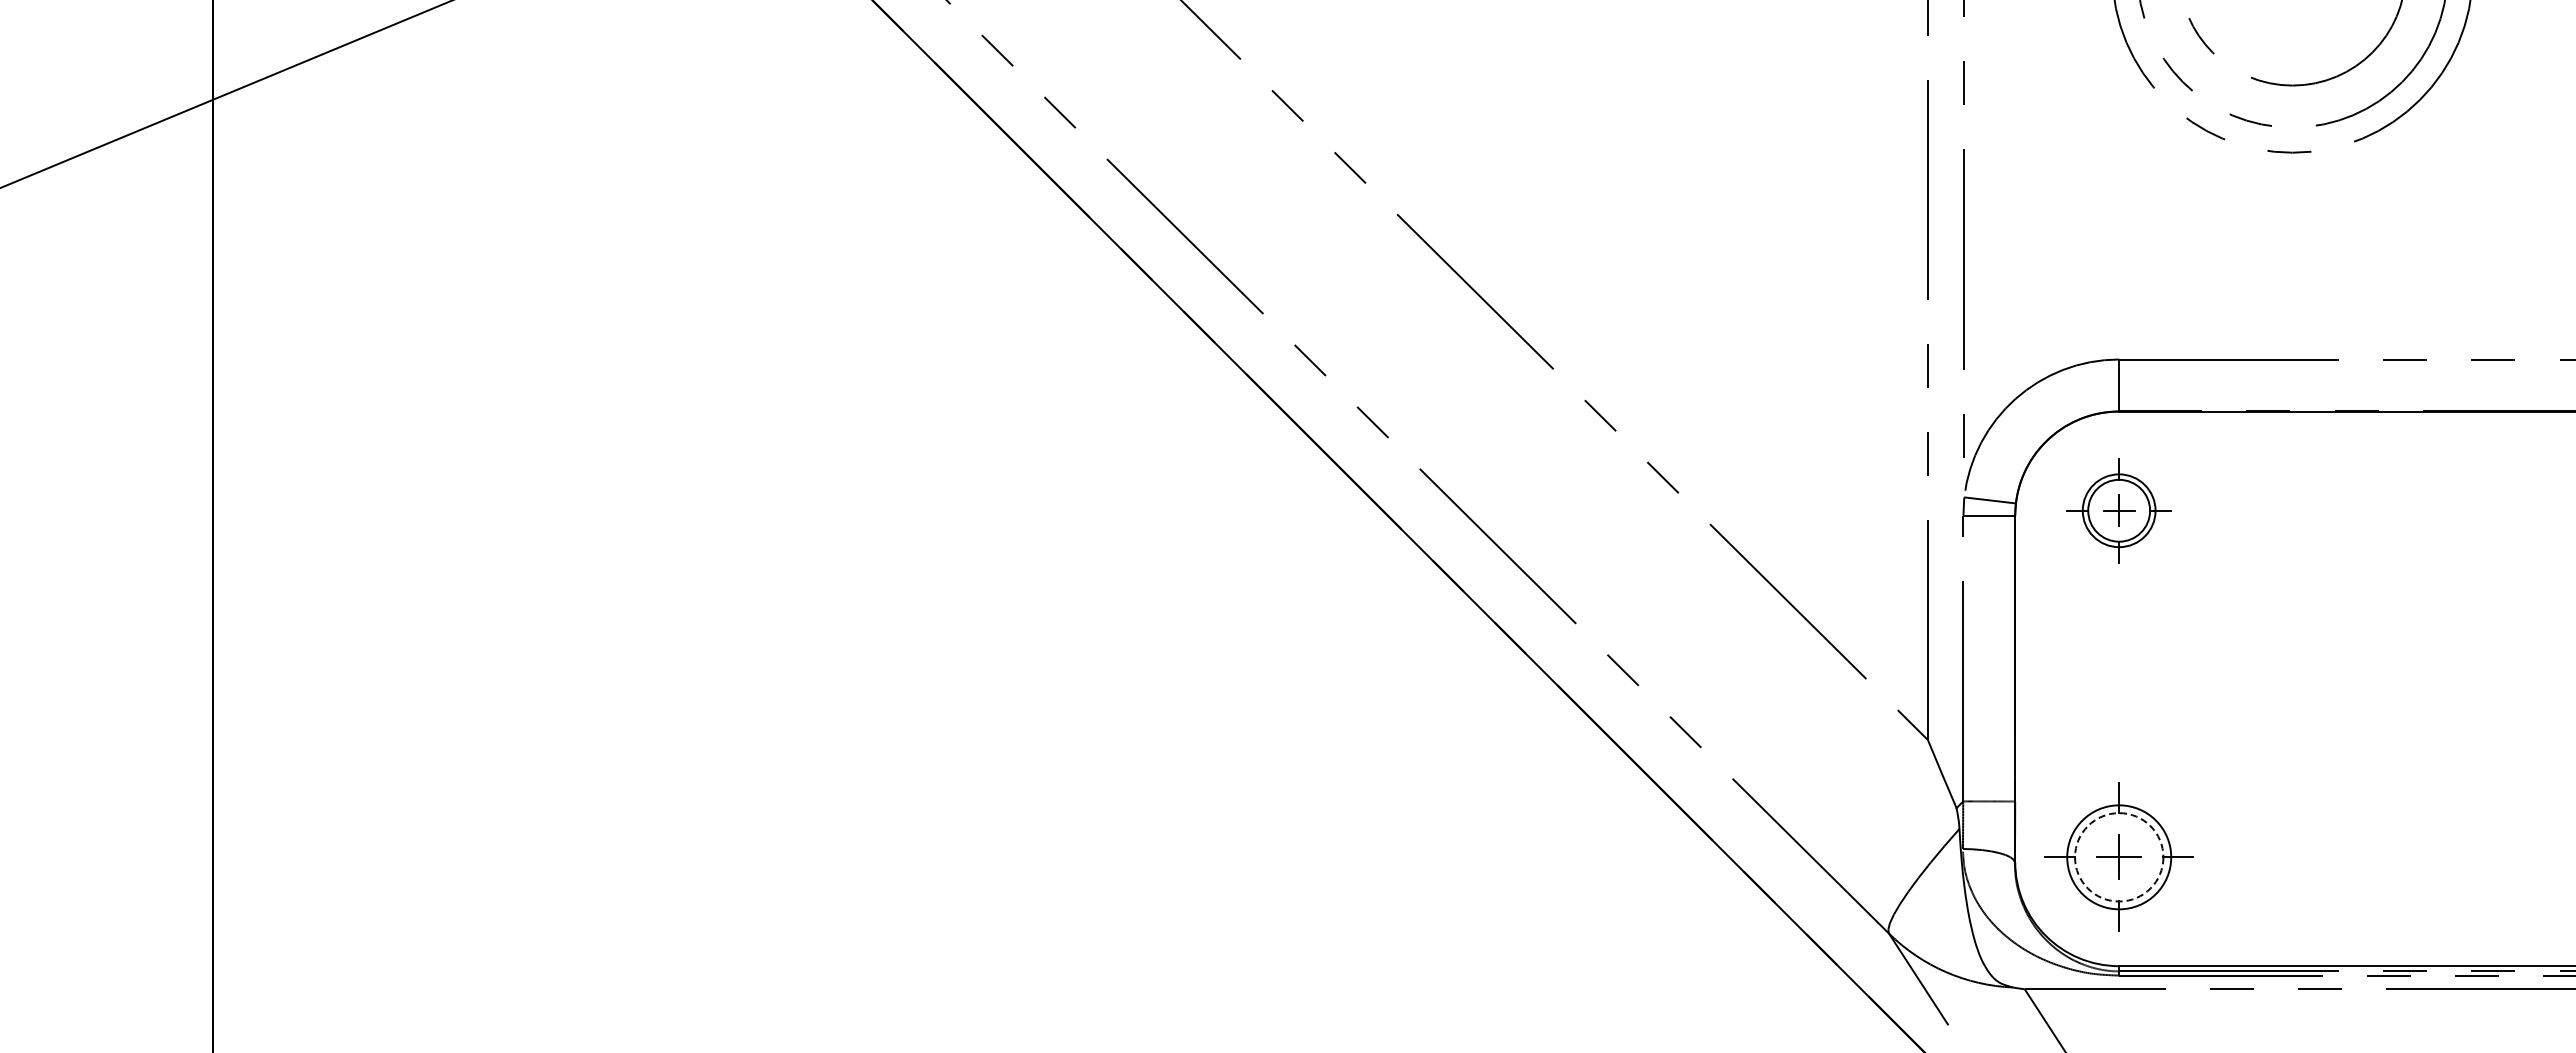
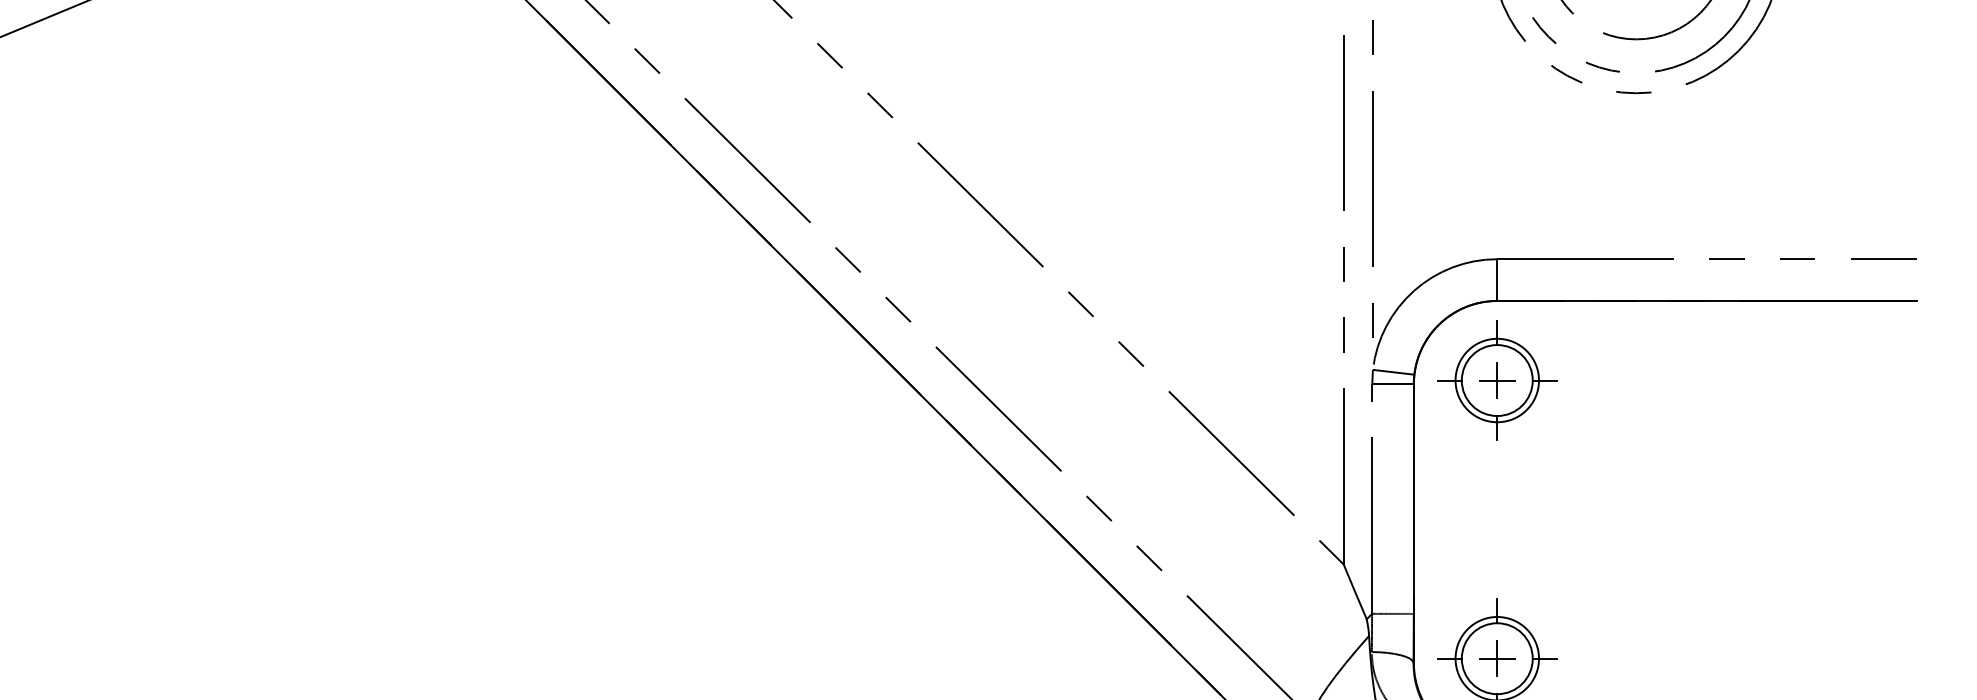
part: (2118, 510) -> (1496, 380), size x1.43
circle: (2119, 857) -> (1497, 658), dashed -> solid

